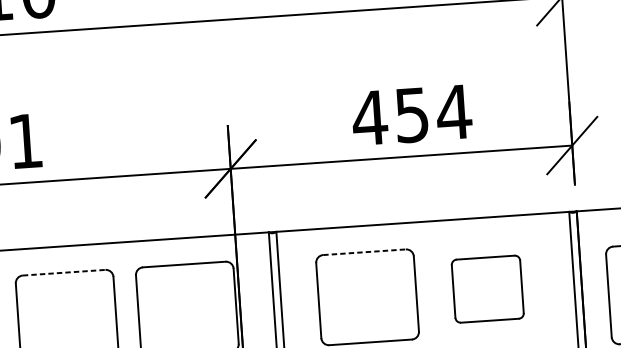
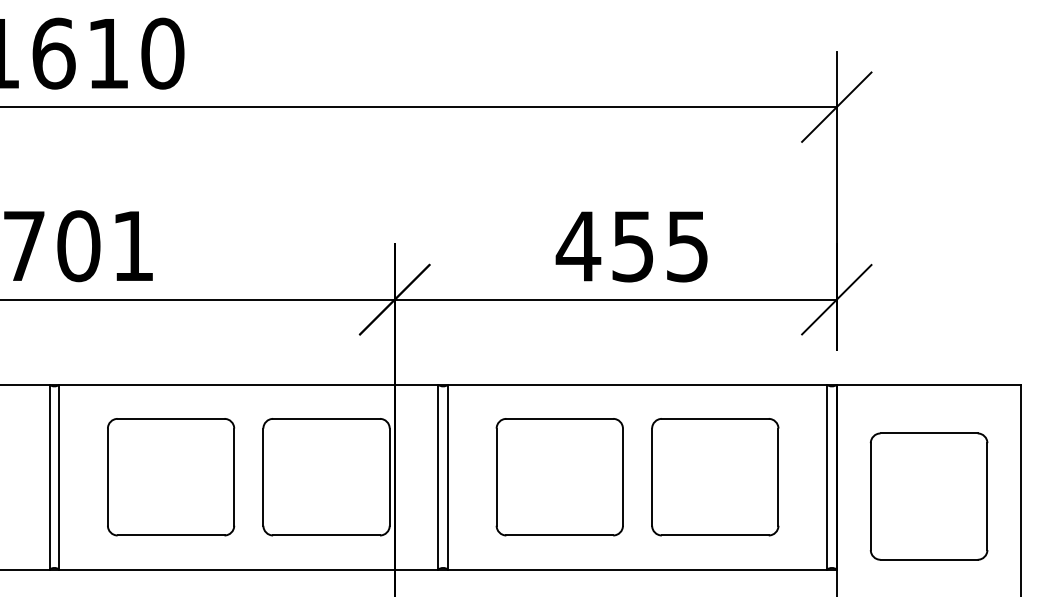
text: (454, 112) -> (687, 246), 454 -> 455
line: (365, 251) -> (560, 418), dashed -> solid
line: (64, 272) -> (171, 418), dashed -> solid
part: (487, 289) -> (715, 477), size x1.43

